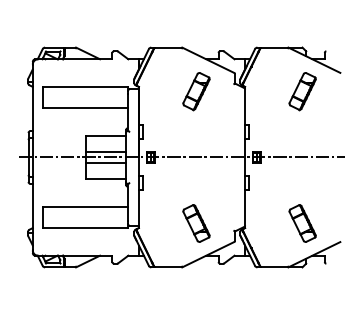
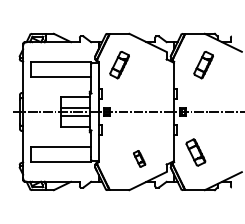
part: (196, 91) -> (119, 65), moved
part: (302, 91) -> (203, 65), moved
part: (196, 223) -> (139, 158), size x0.6
part: (302, 223) -> (195, 152), moved

